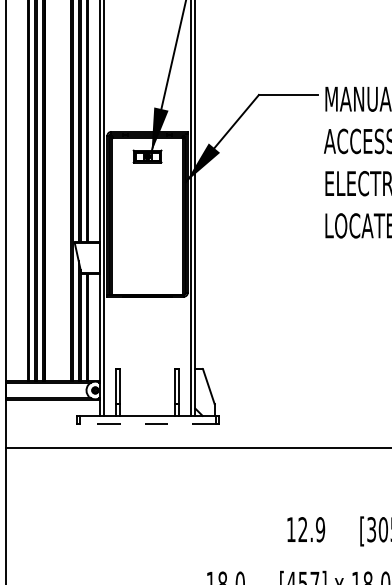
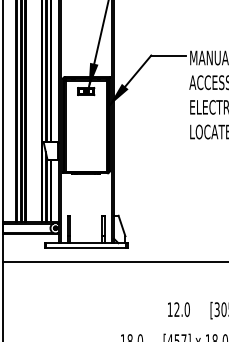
line: (148, 423) -> (86, 247), dashed -> solid
text: (319, 529) -> (186, 309), 12.9 -> 12.0

